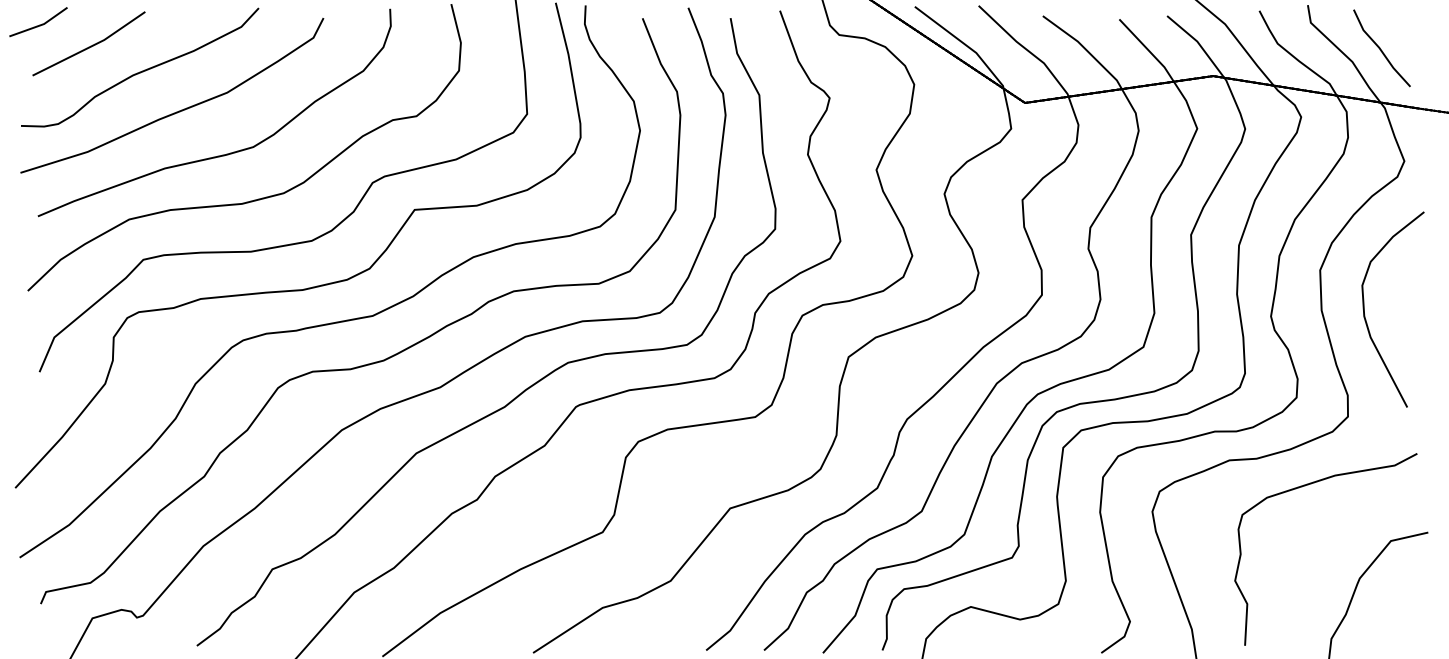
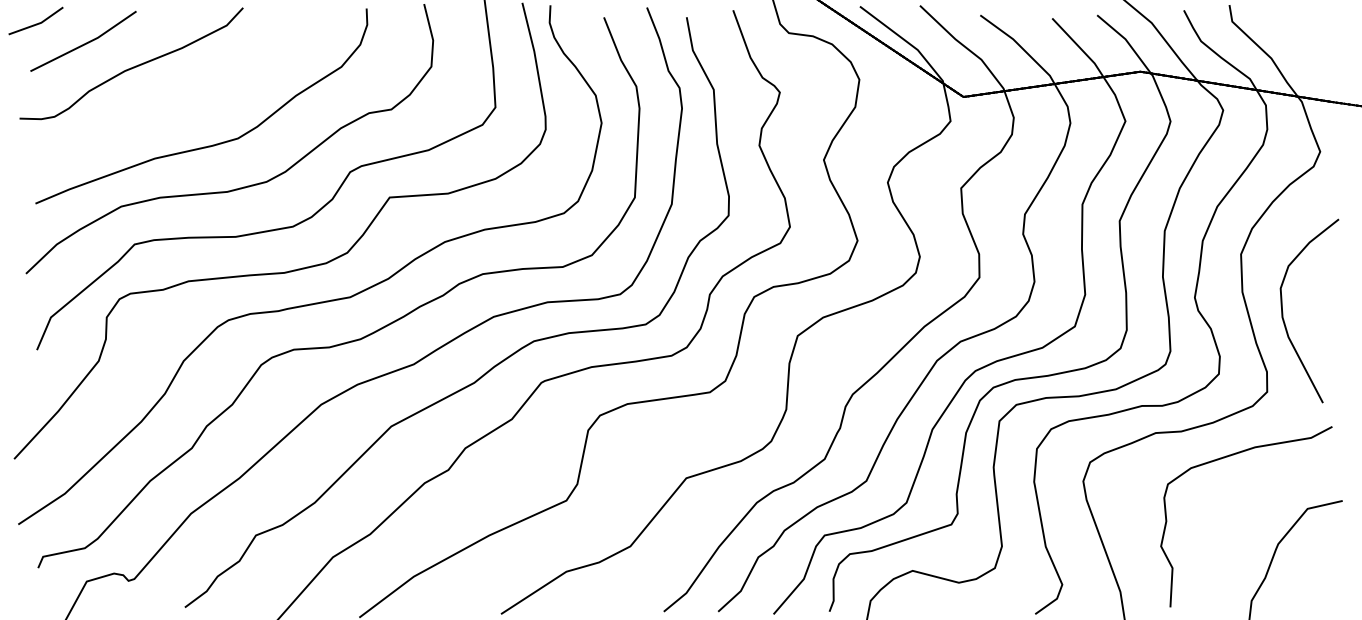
line: (1380, 48) -> (1297, 45), removed
curve: (176, 111) -> (165, 105), removed
curve: (1365, 315) -> (1283, 316), moved

